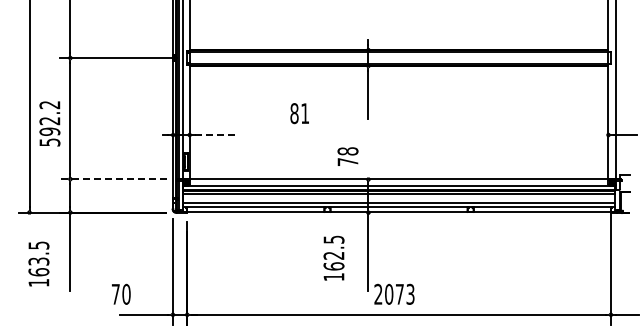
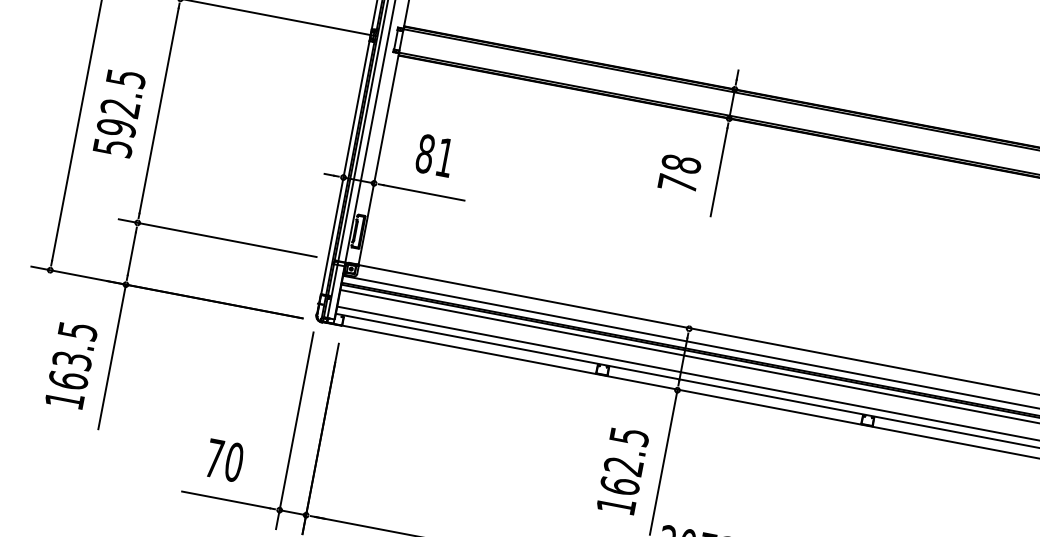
text: (49, 105) -> (125, 79), 592.2 -> 592.5
text: (299, 113) -> (434, 155), moved
line: (216, 135) -> (423, 193), dashed -> solid
text: (347, 156) -> (678, 173), moved
line: (113, 179) -> (217, 238), dashed -> solid
text: (333, 257) -> (622, 469), moved
text: (38, 263) -> (70, 364), moved
text: (121, 293) -> (225, 458), moved

